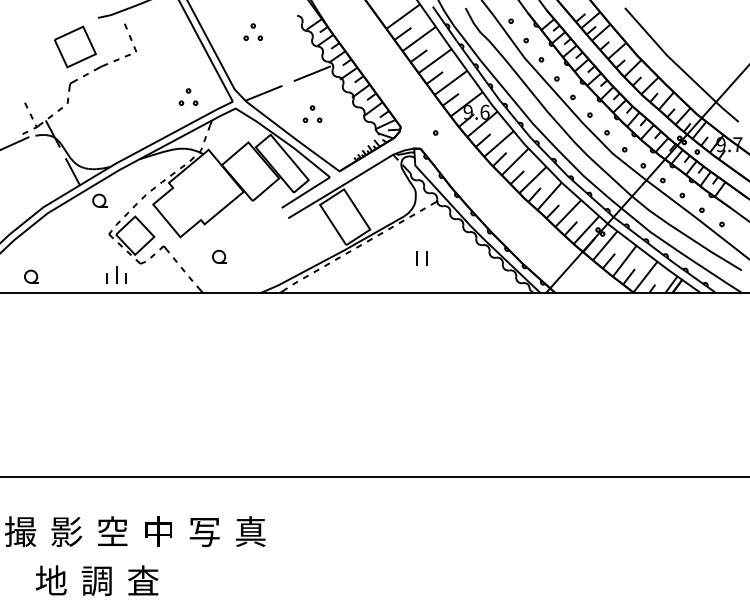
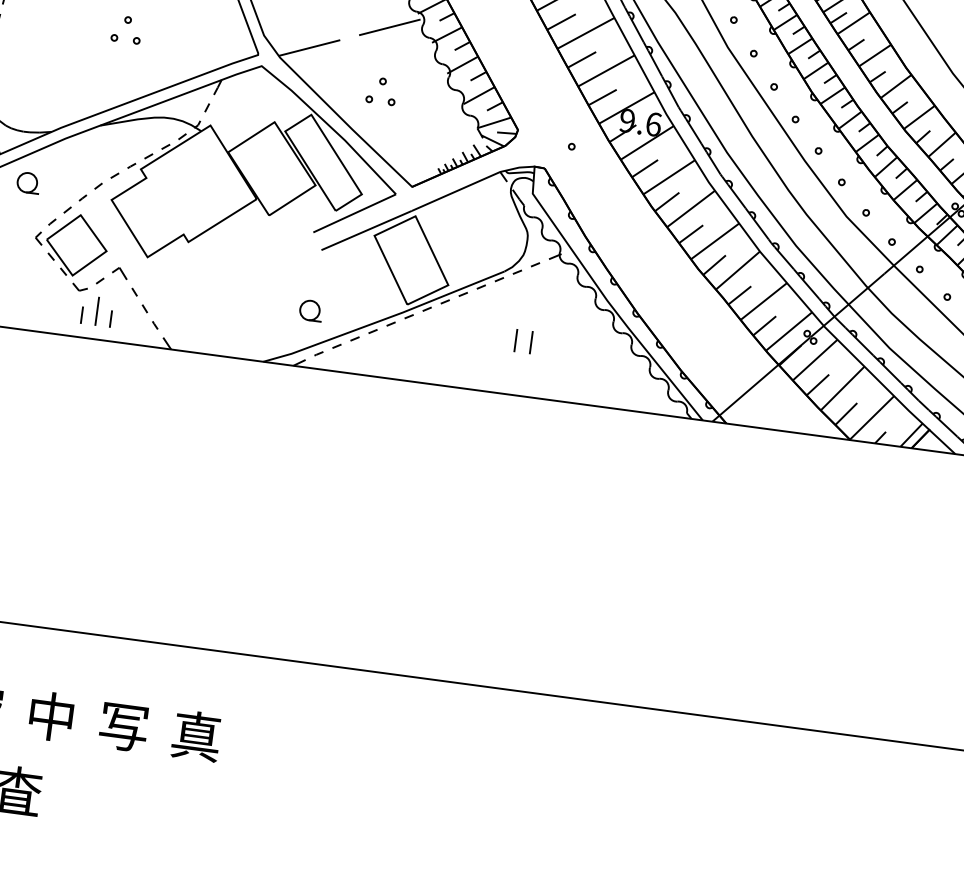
part: (188, 96) -> (126, 28), moved
part: (219, 256) -> (310, 309), moved
part: (116, 274) -> (97, 310), moved

